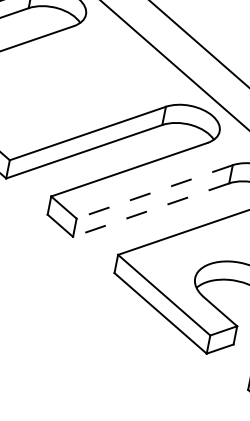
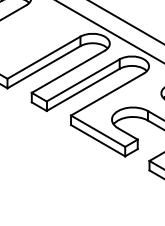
line: (153, 191) -> (82, 80), dashed -> solid
line: (149, 211) -> (82, 90), dashed -> solid

